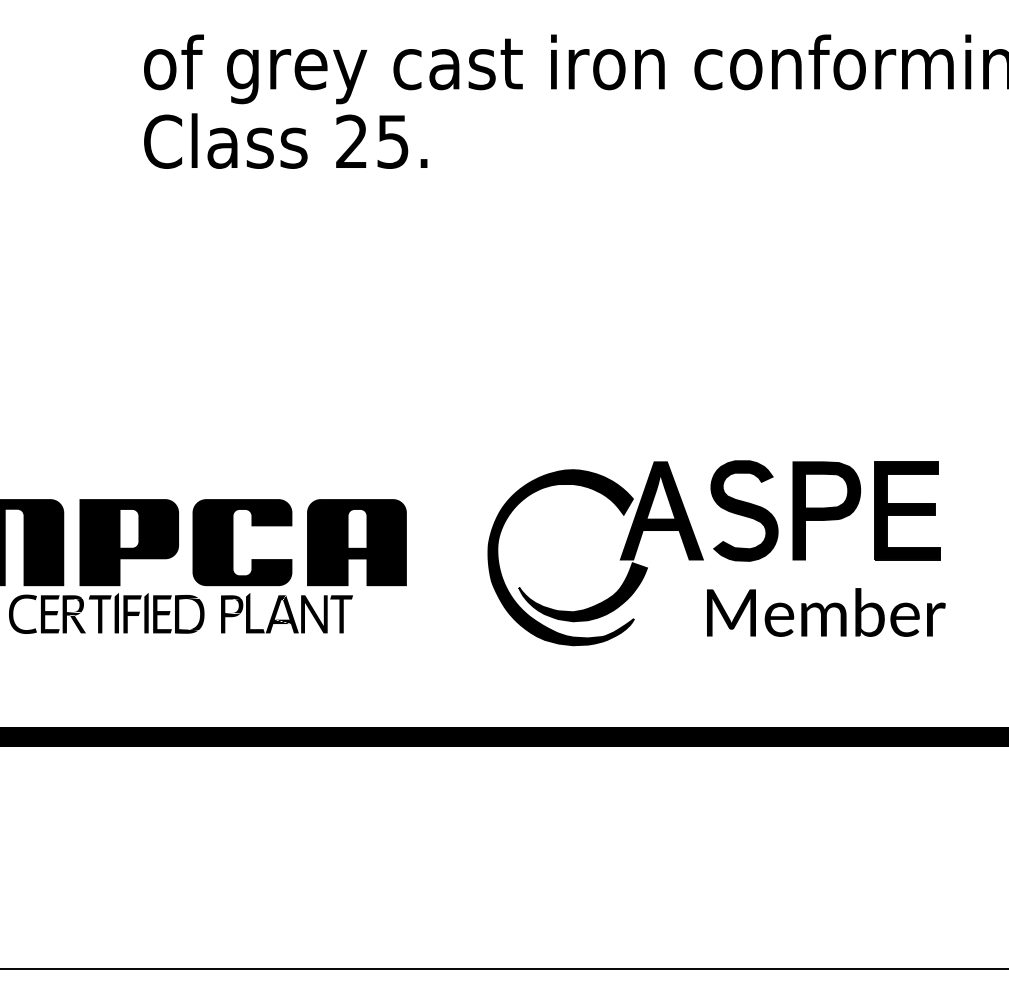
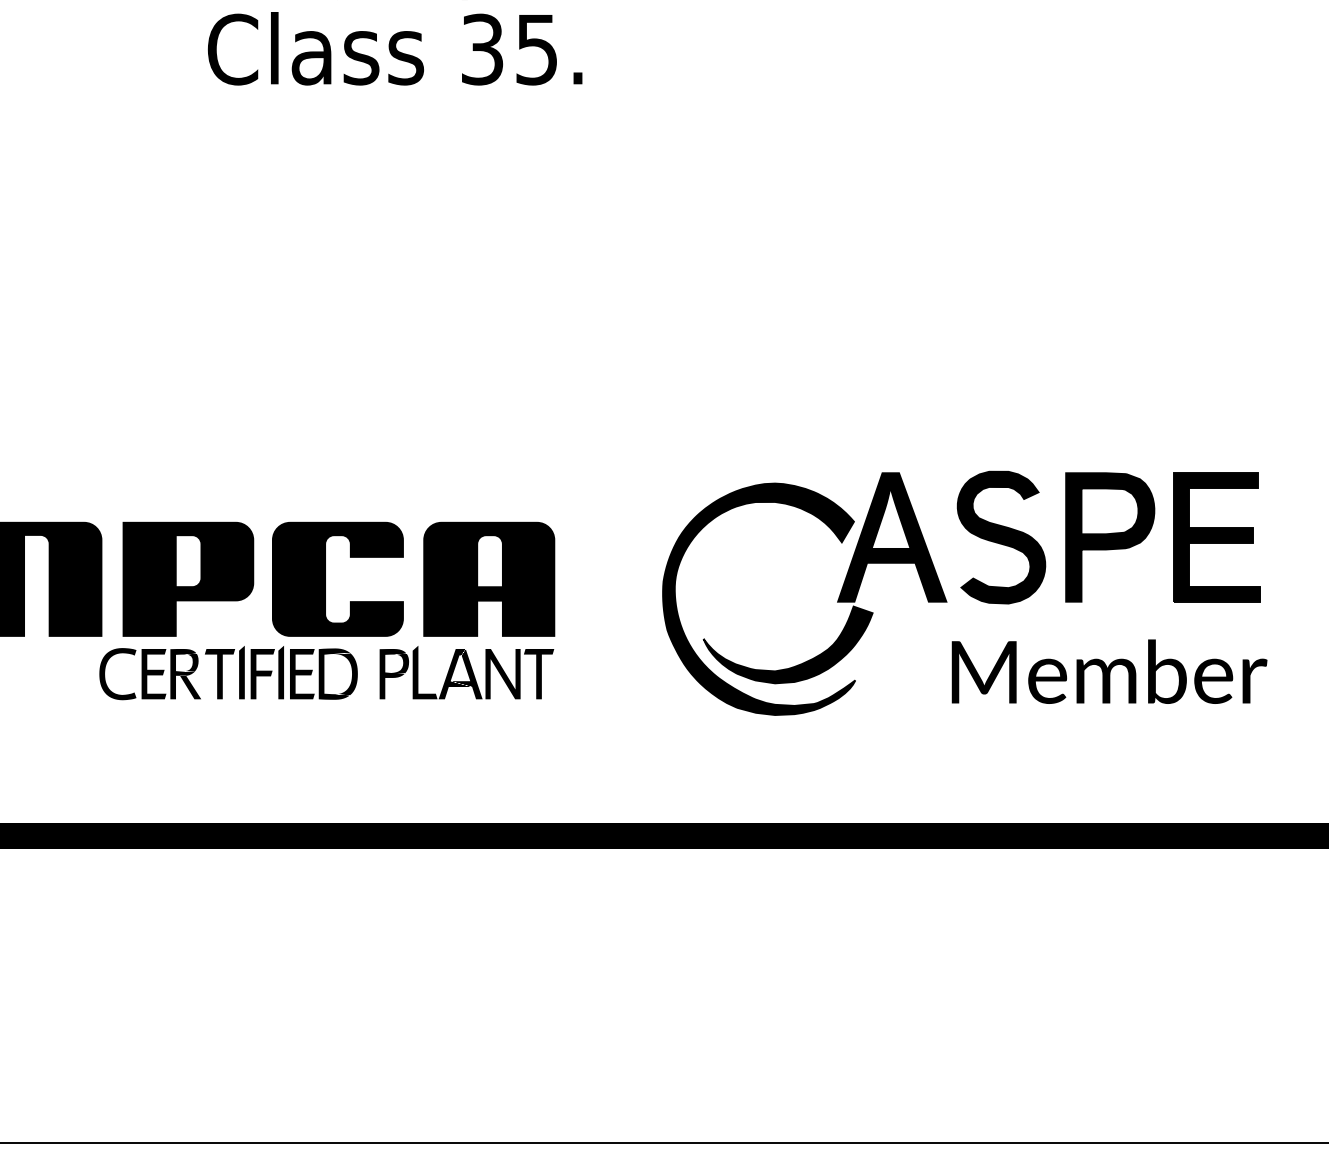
text: (351, 141) -> (482, 49), 25. -> 35.
part: (180, 613) -> (326, 673), moved

